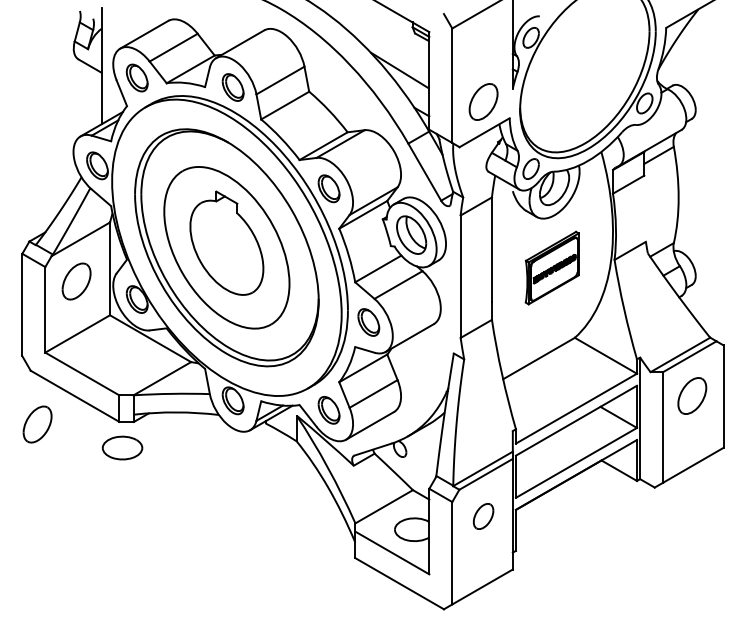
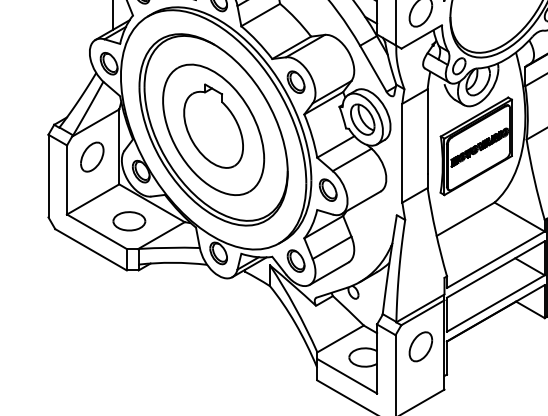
part: (552, 267) -> (476, 145), size x1.67
part: (37, 424) -> (60, 272), removed
part: (122, 447) -> (129, 220), moved
part: (483, 516) -> (420, 346), size x1.43

